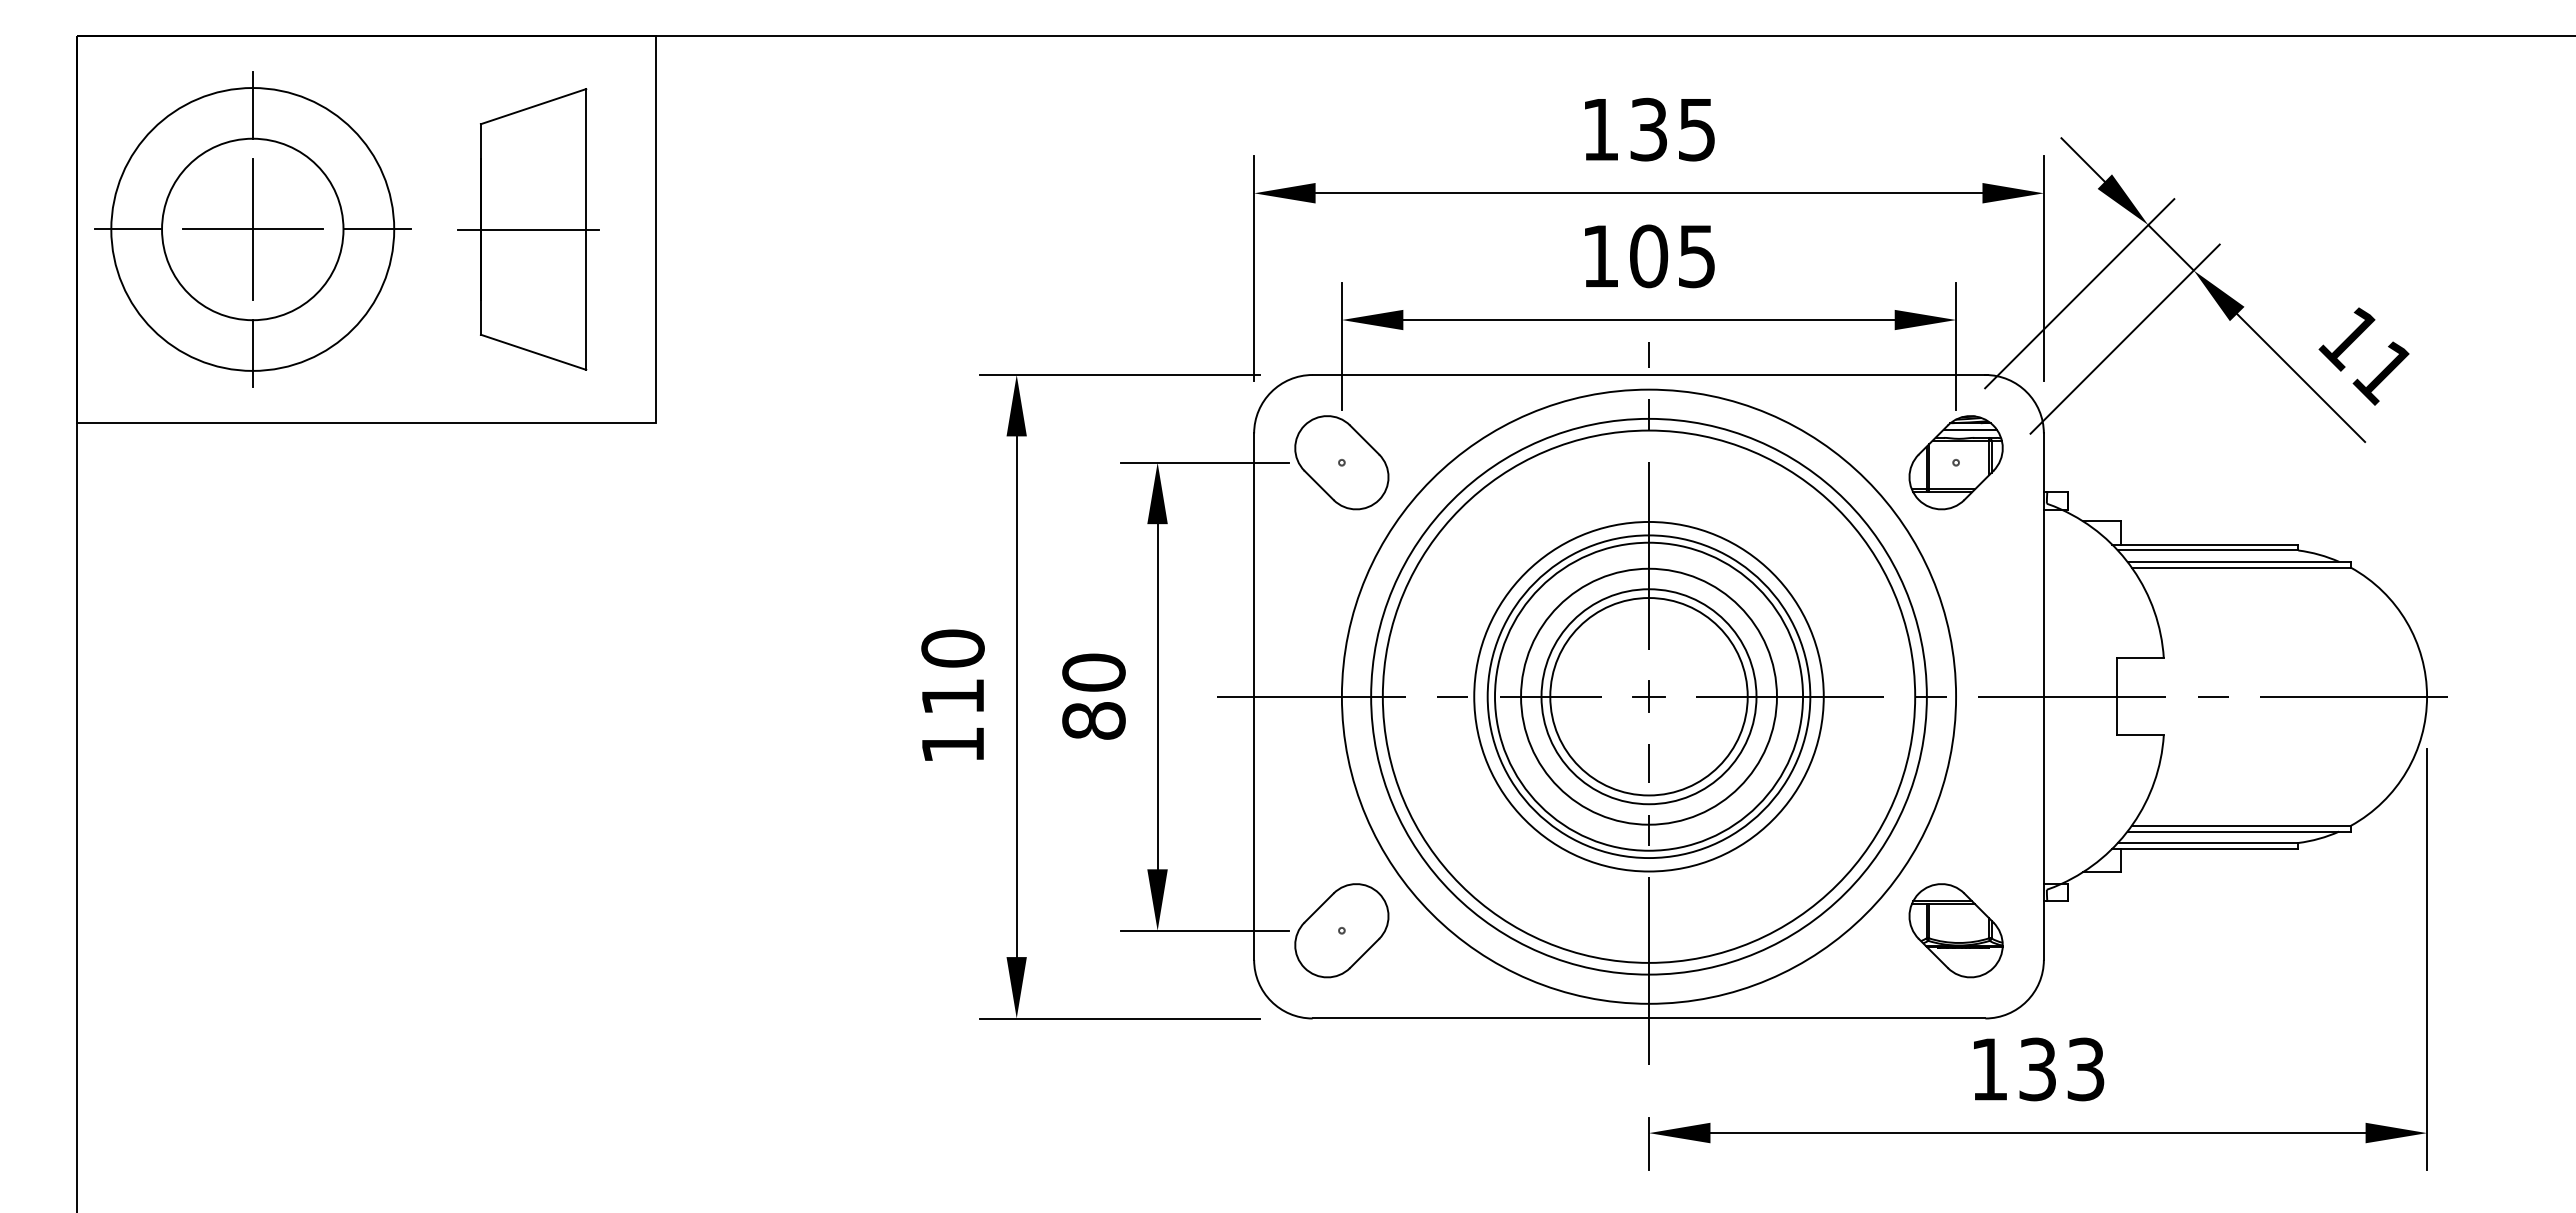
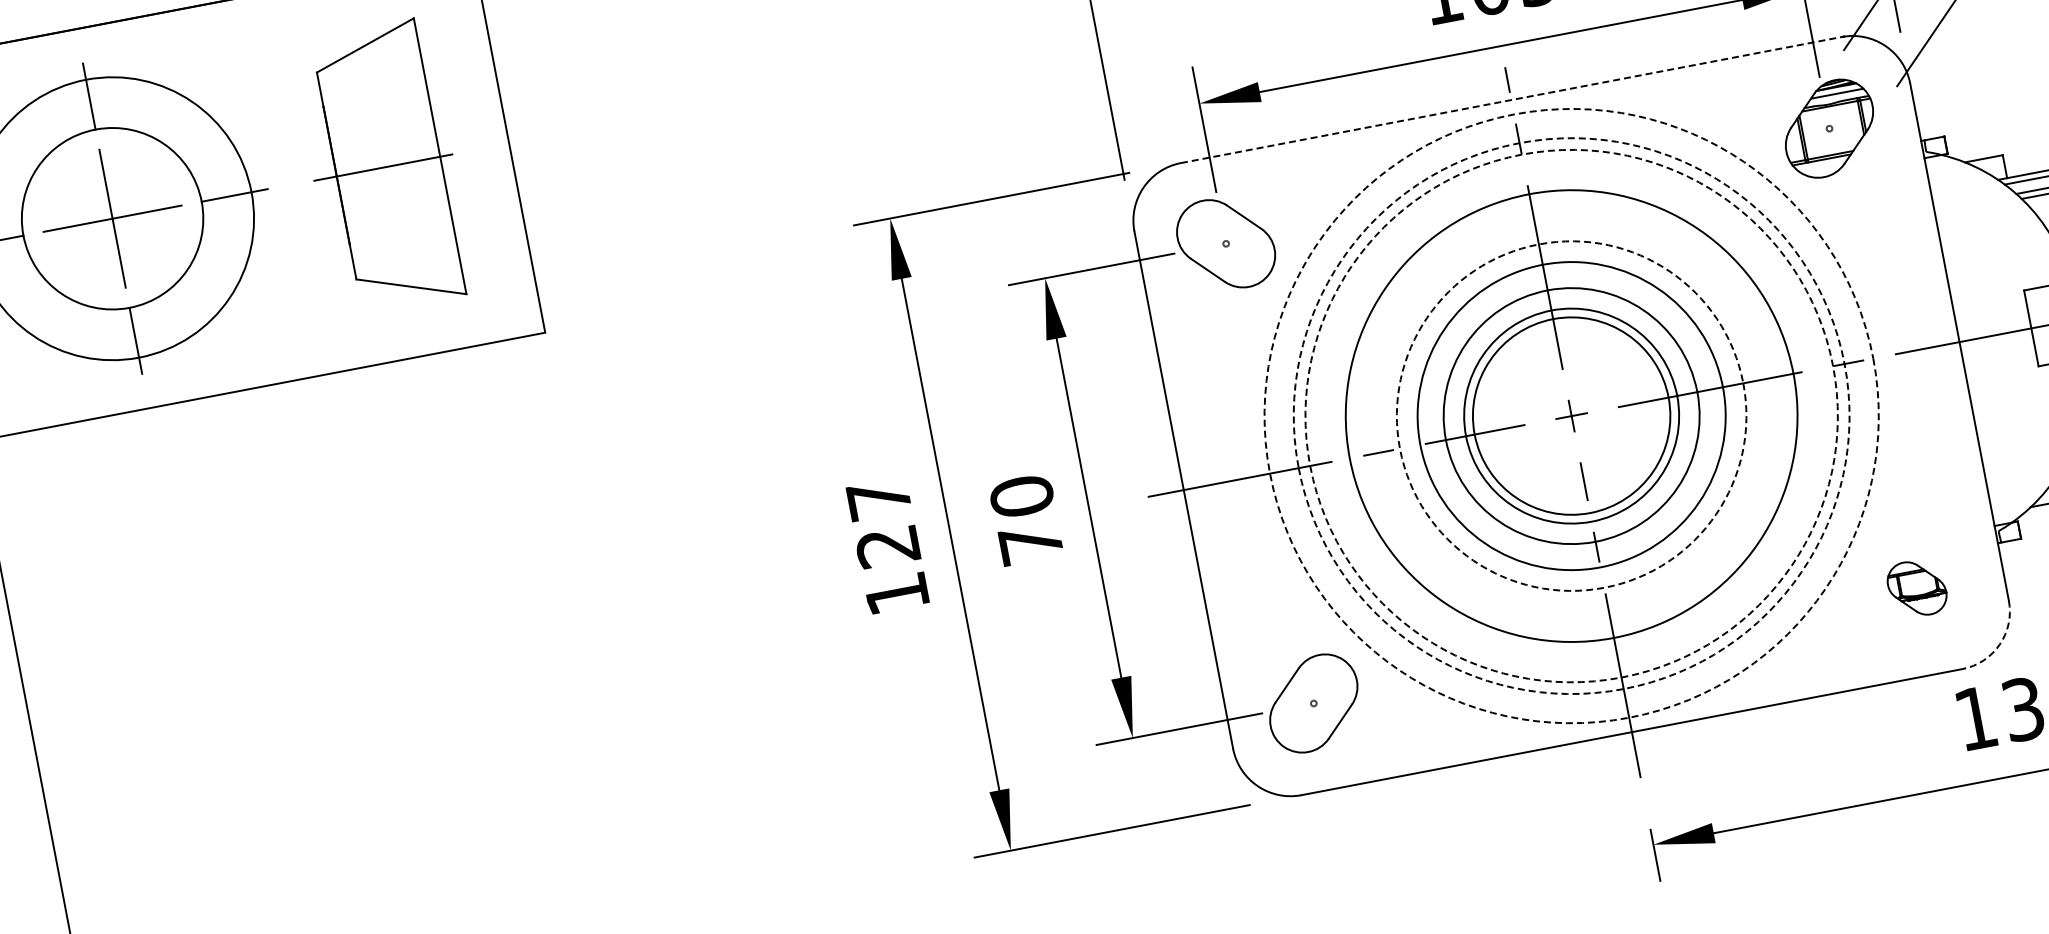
line: (1649, 375) -> (1511, 100), solid -> dashed
text: (952, 672) -> (882, 522), 110 -> 127
circle: (1648, 696) -> (1571, 415), size x1.4
circle: (1648, 696) -> (1571, 415), solid -> dashed
circle: (1648, 696) -> (1571, 415), solid -> dashed
circle: (1648, 696) -> (1571, 415), solid -> dashed
circle: (1648, 696) -> (1571, 415), solid -> dashed
text: (1093, 720) -> (1030, 543), 80 -> 70
part: (1955, 930) -> (1916, 588), size x0.6
arc: (2026, 1001) -> (1999, 644), solid -> dashed

